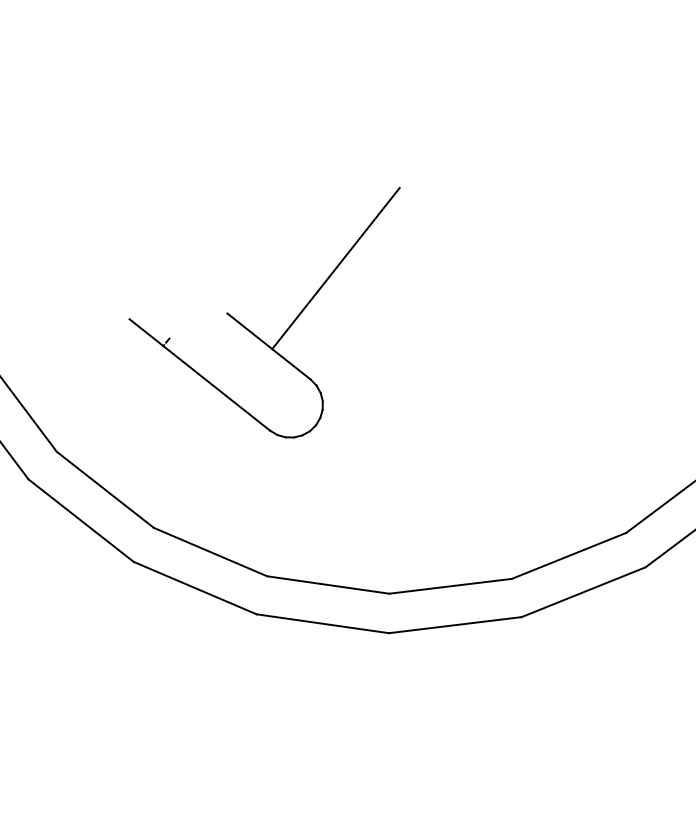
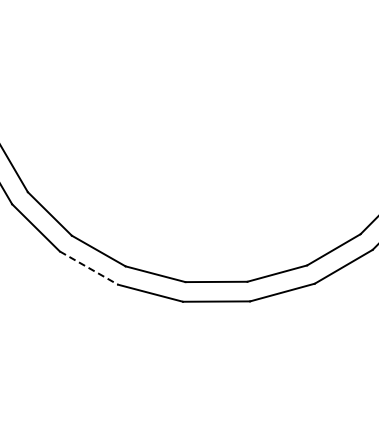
part: (284, 329) -> (148, 144), removed
line: (196, 588) -> (89, 268), solid -> dashed

